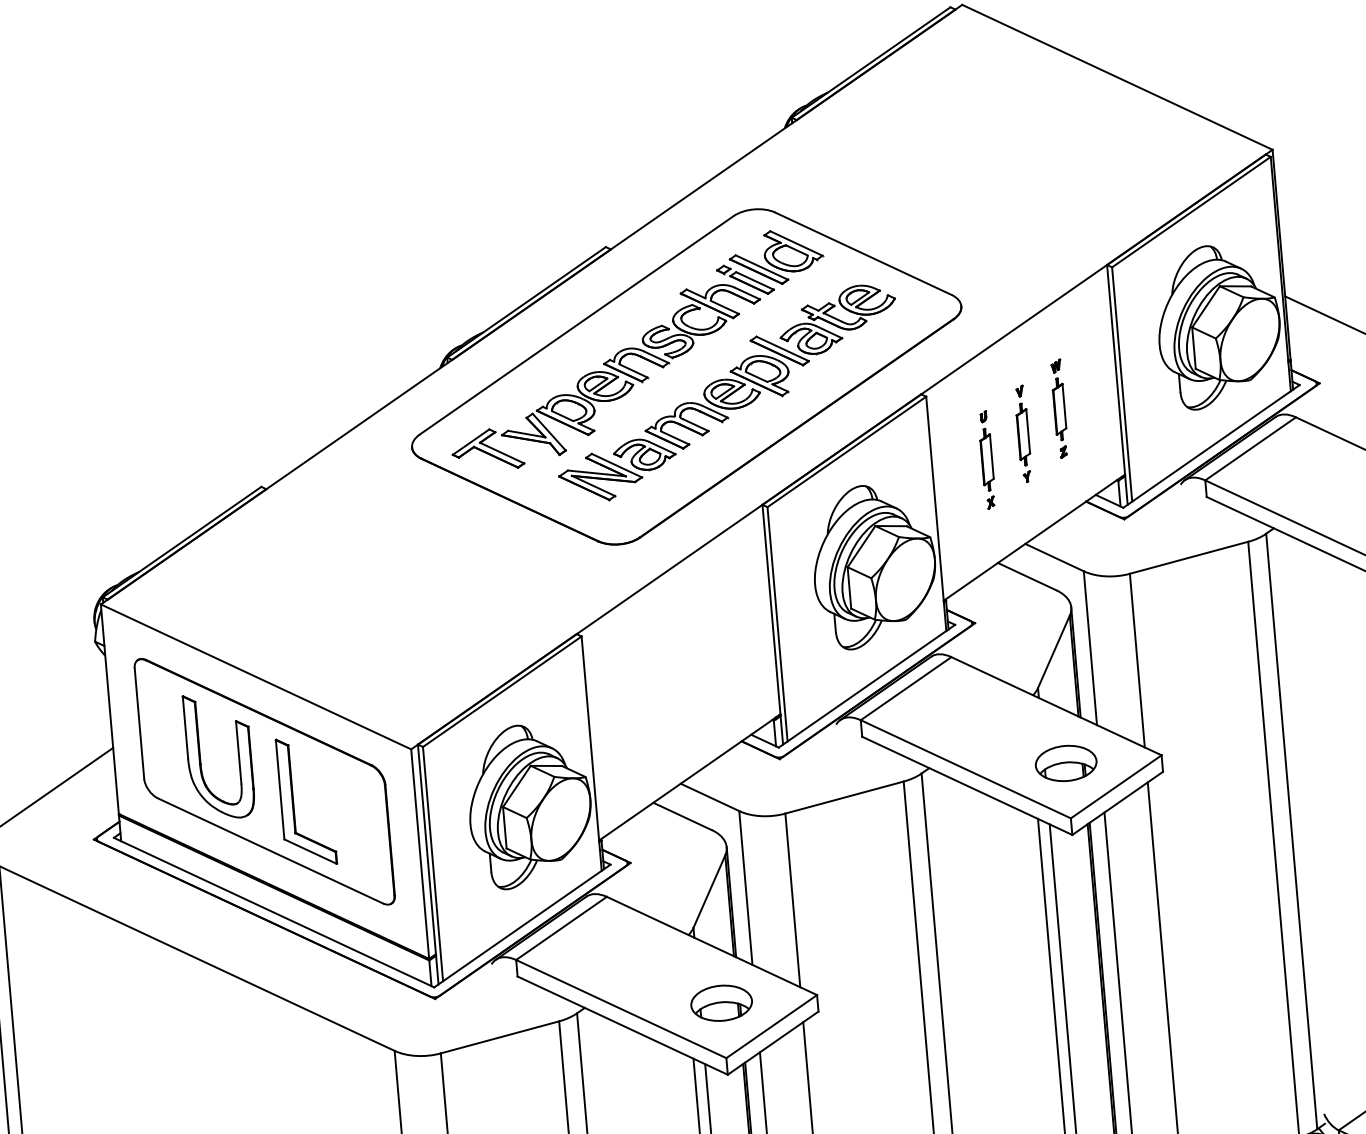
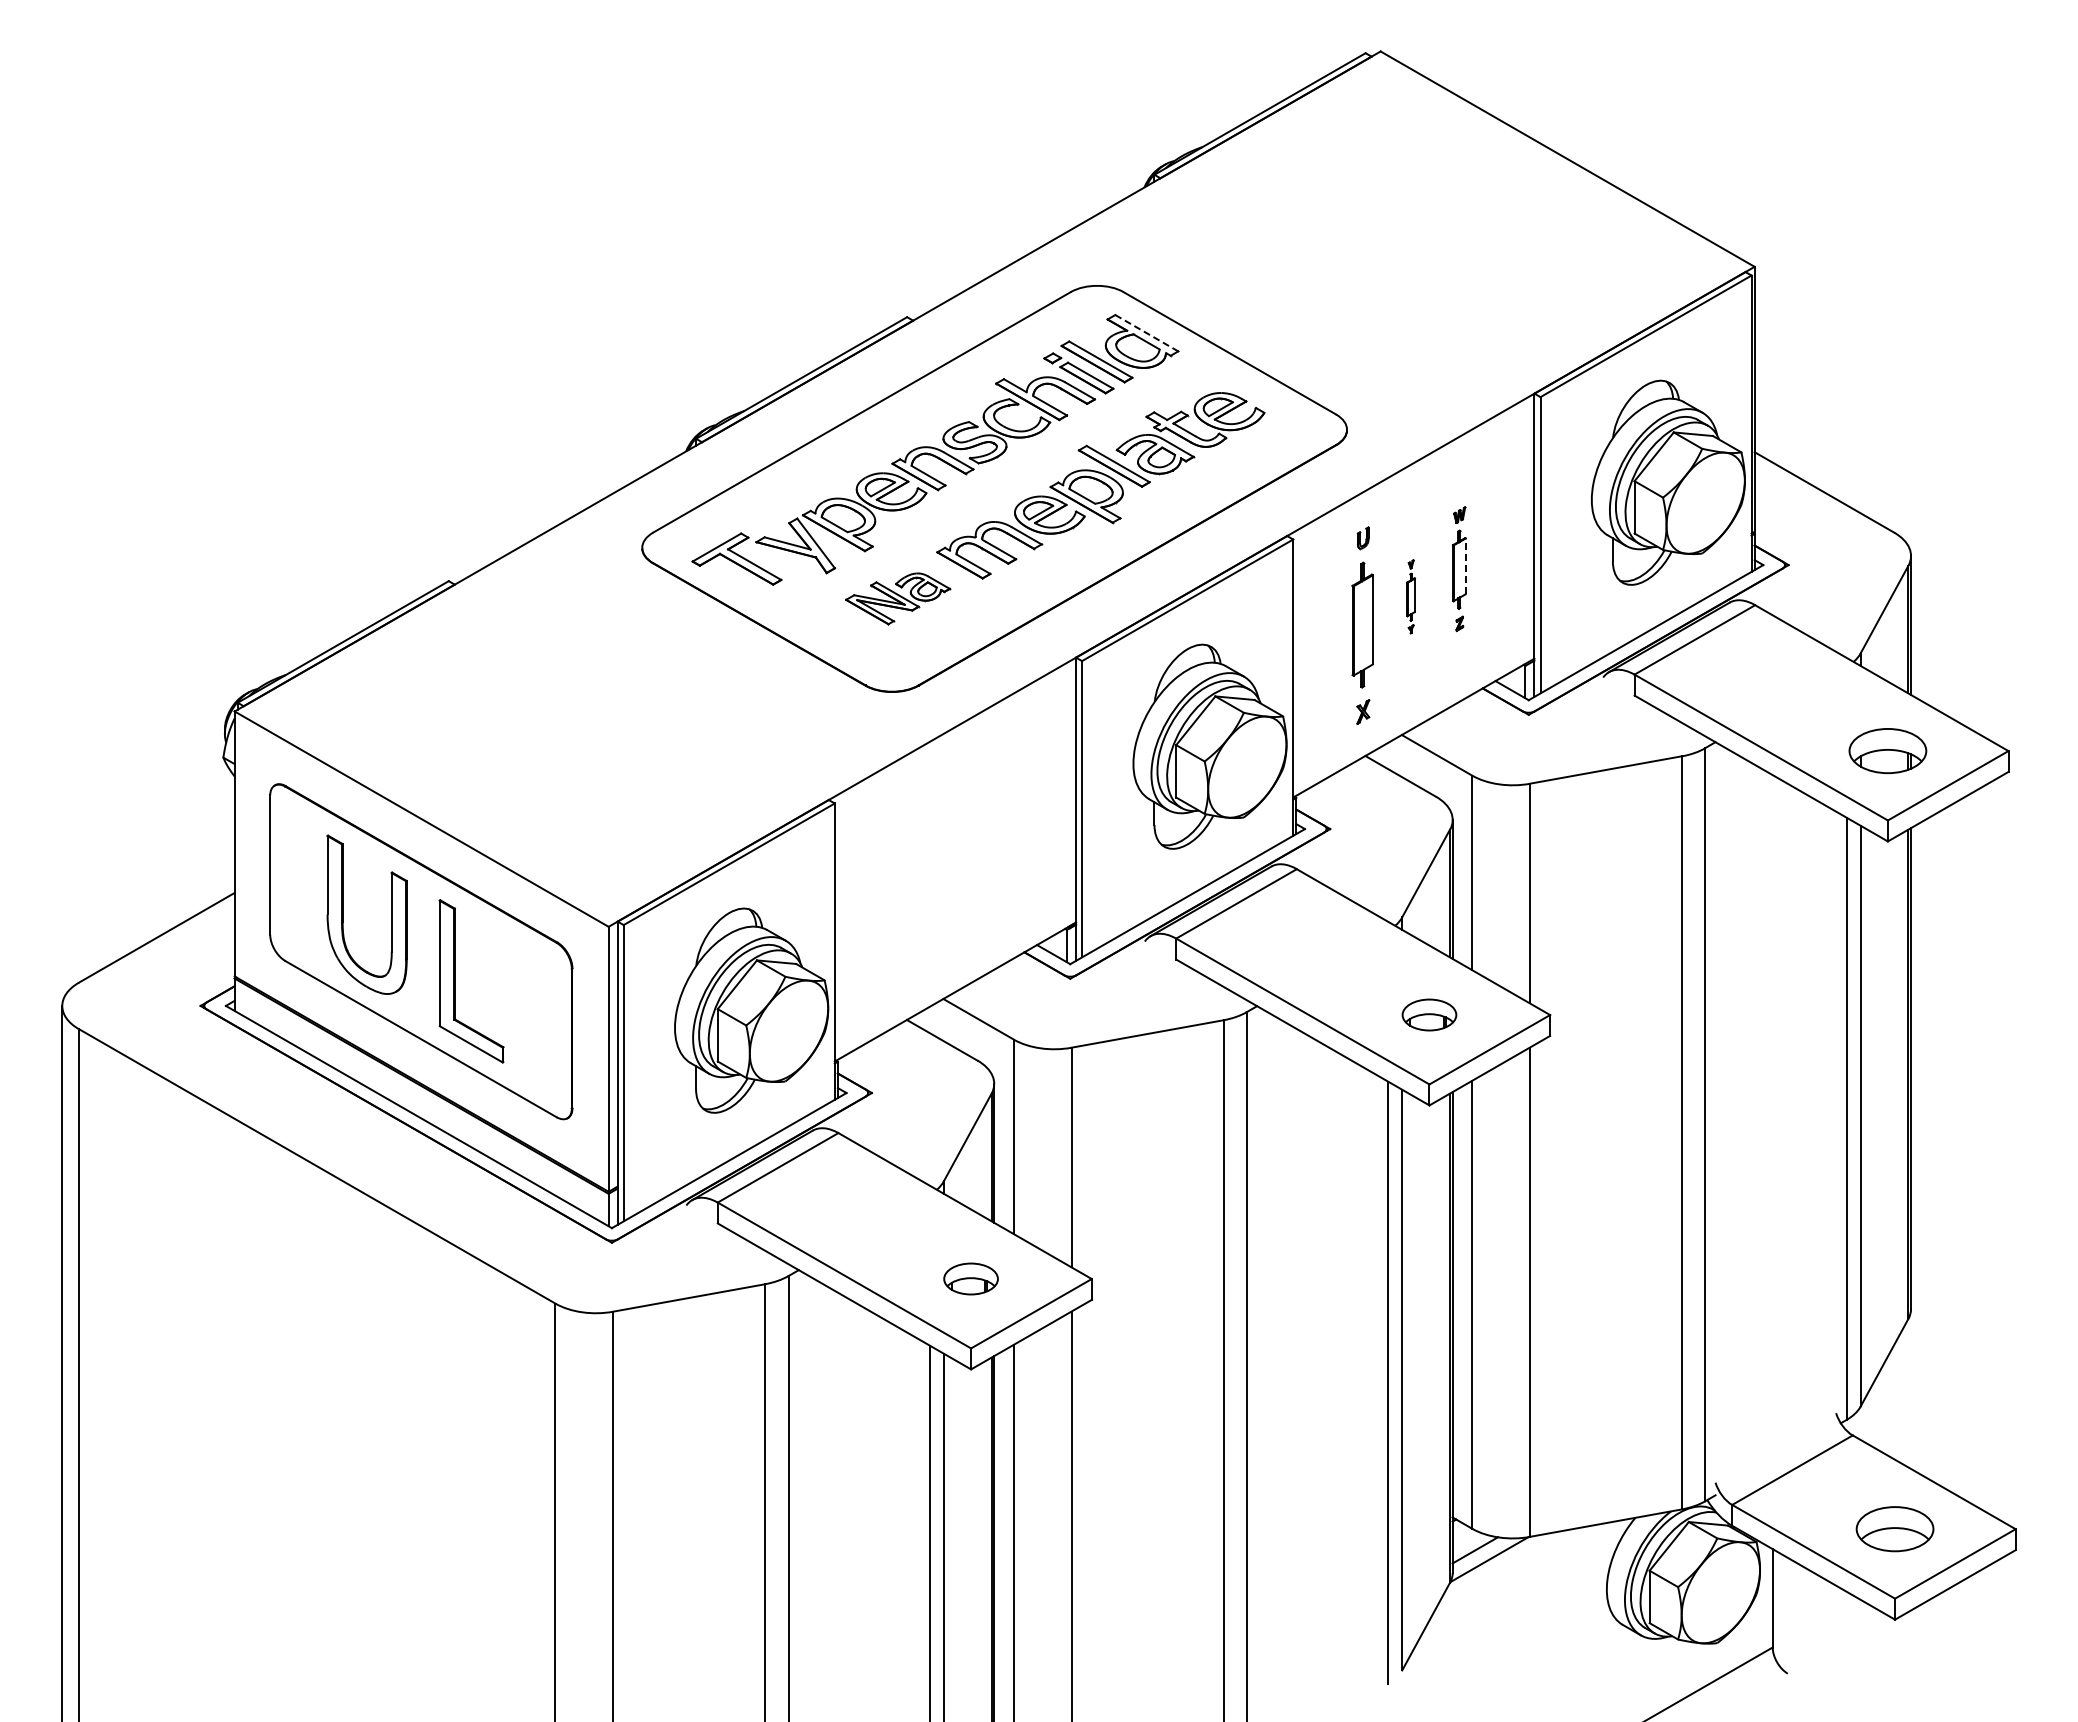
line: (797, 243) -> (1147, 333), solid -> dashed
line: (1064, 406) -> (1465, 566), solid -> dashed
part: (1022, 433) -> (1410, 596), size x0.6
part: (986, 460) -> (1362, 625), size x1.6
part: (617, 470) -> (897, 598), size x0.7
part: (1066, 763) -> (1429, 1014), size x0.7
part: (721, 1002) -> (970, 1278), size x0.7

